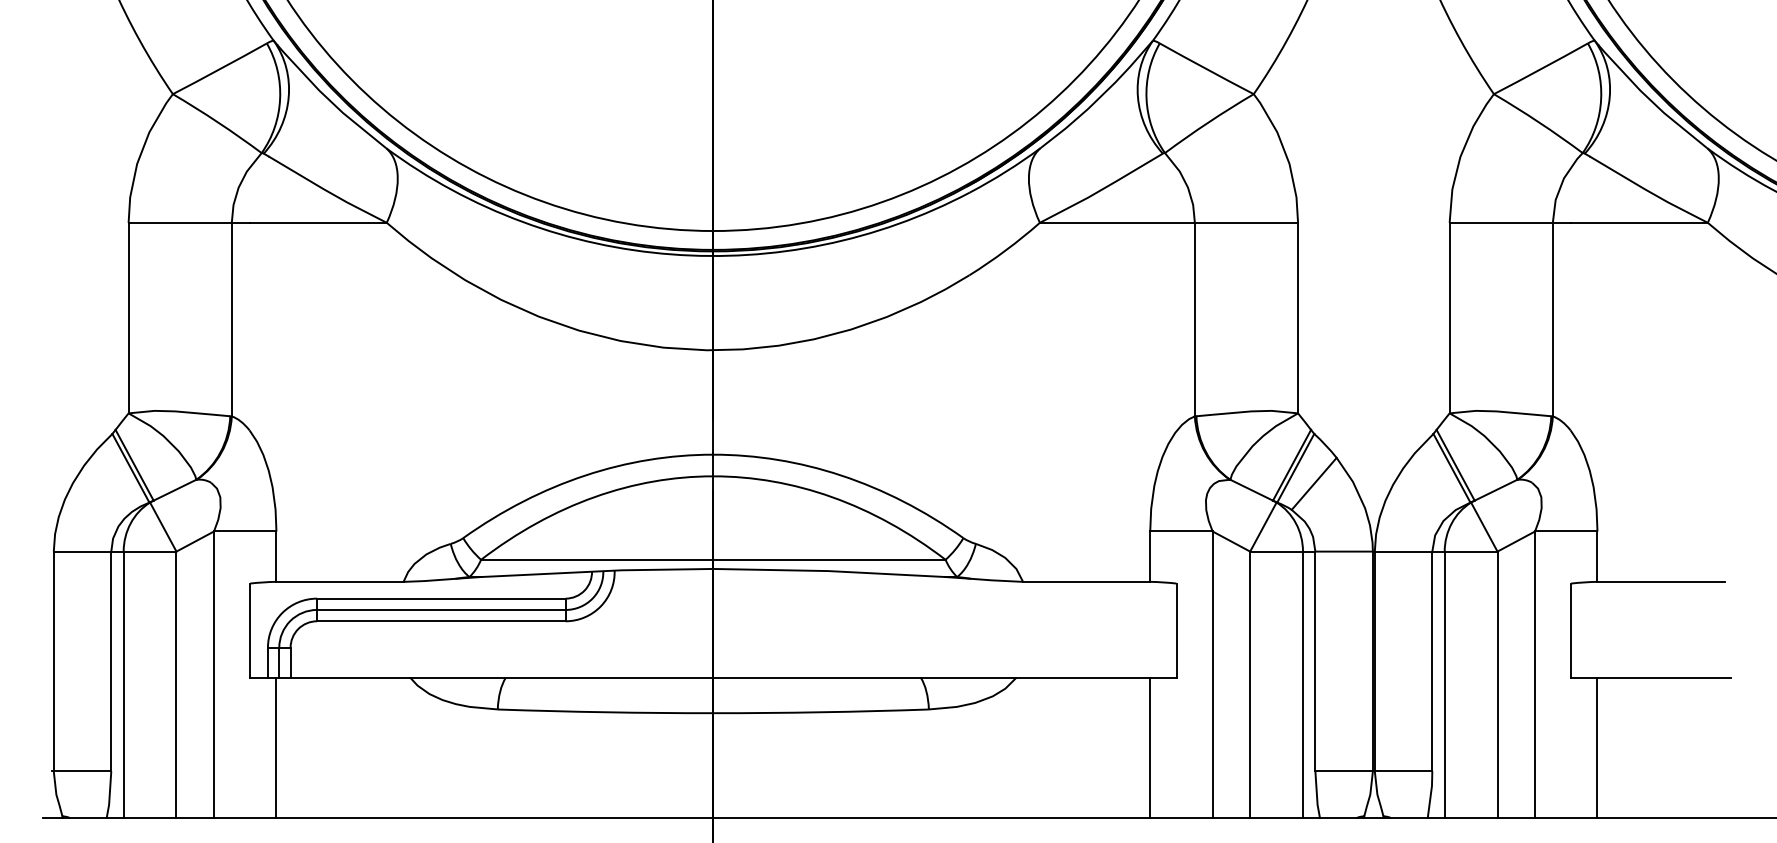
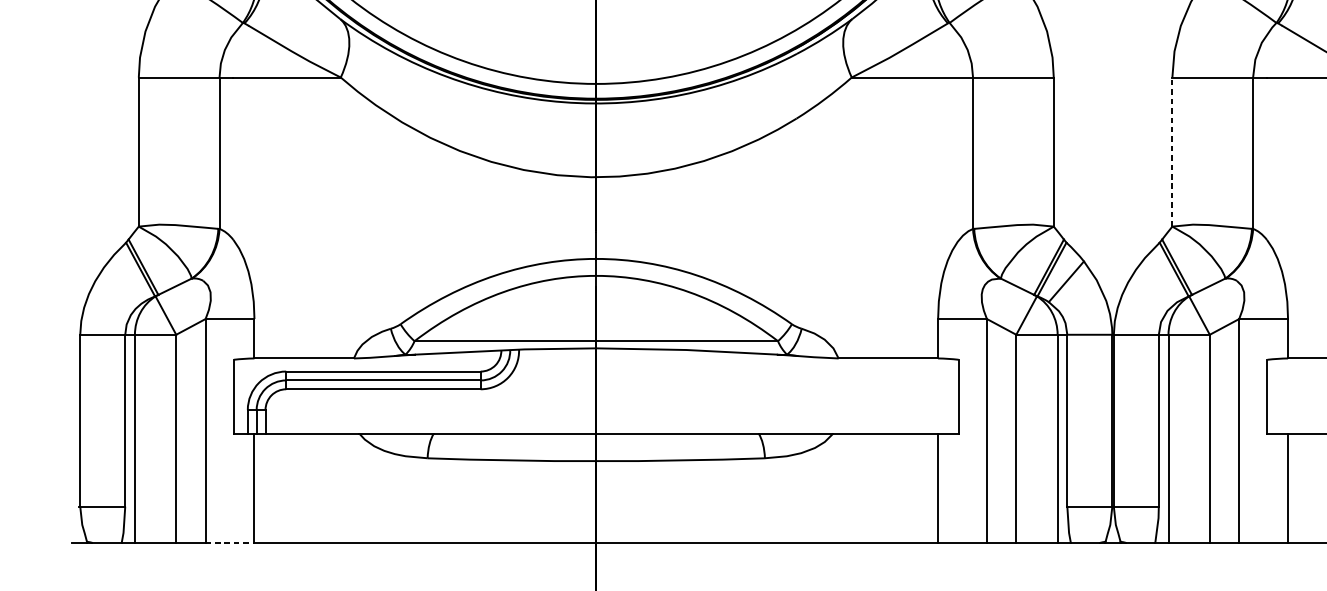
line: (1449, 317) -> (1172, 151), solid -> dashed
line: (245, 817) -> (230, 542), solid -> dashed

